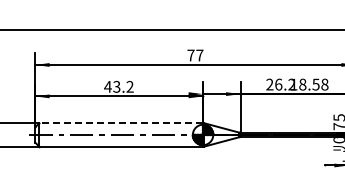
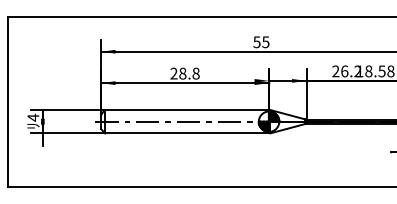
text: (195, 55) -> (261, 42), 77 -> 55
text: (118, 86) -> (184, 73), 43.2 -> 28.8
line: (121, 123) -> (187, 110), dashed -> solid

